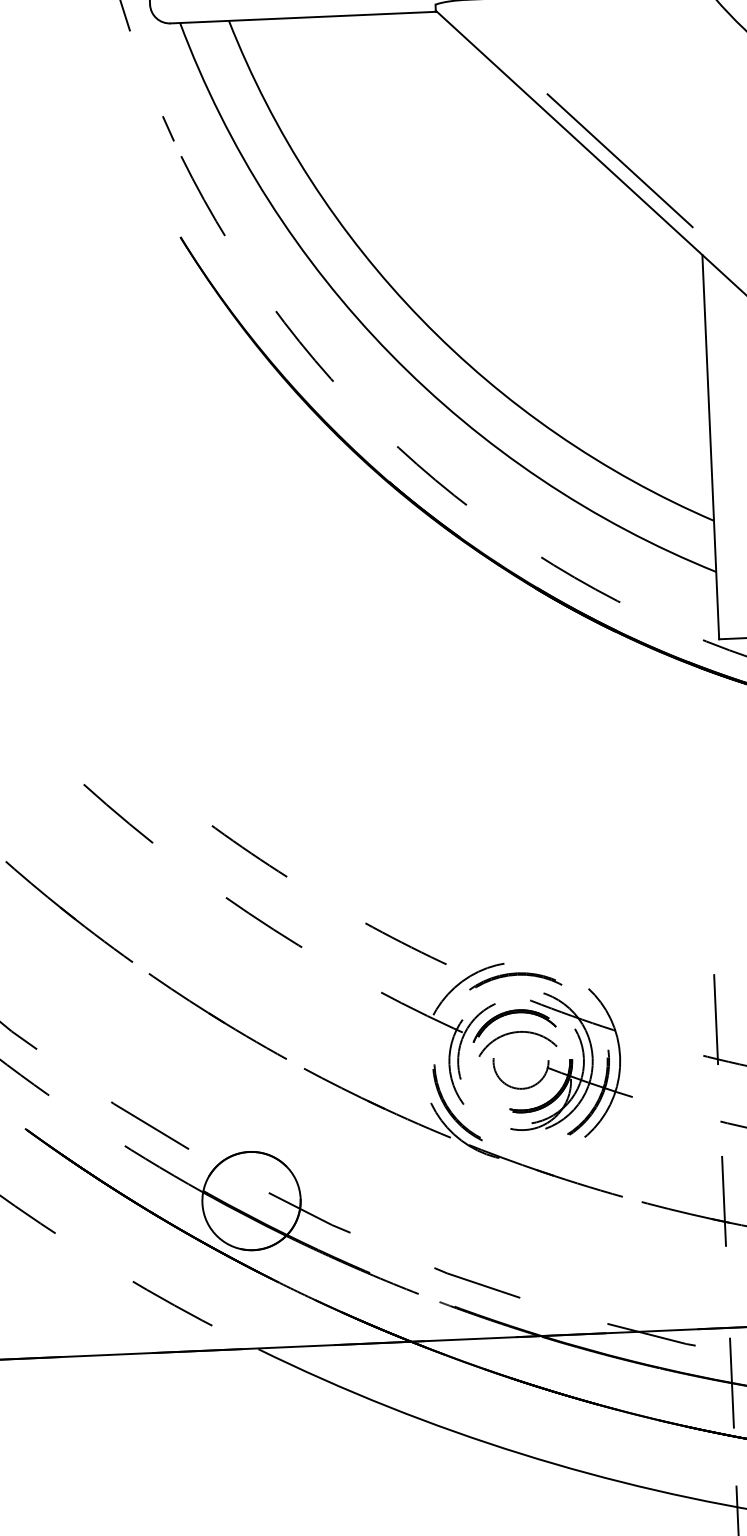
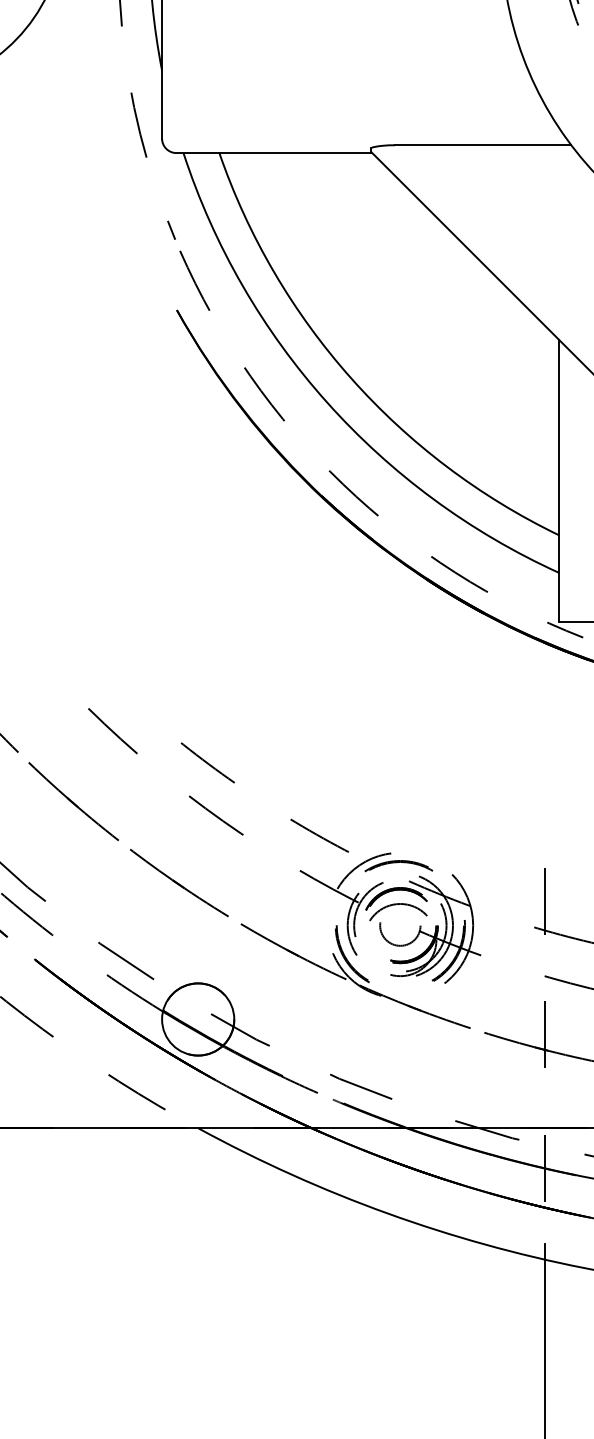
line: (619, 161) -> (501, 268), removed

